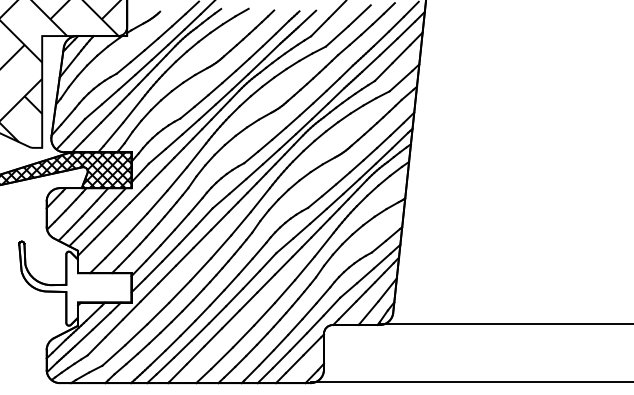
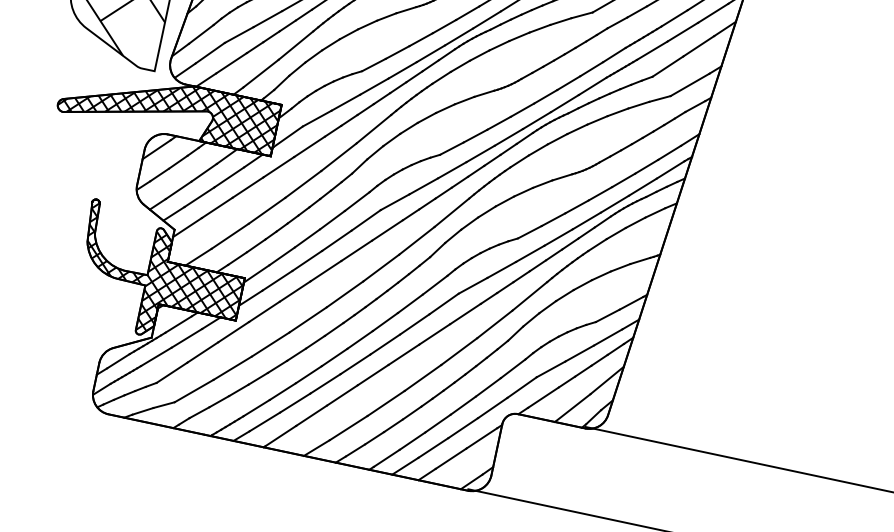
hatch: (75, 283) -> (161, 276), added

